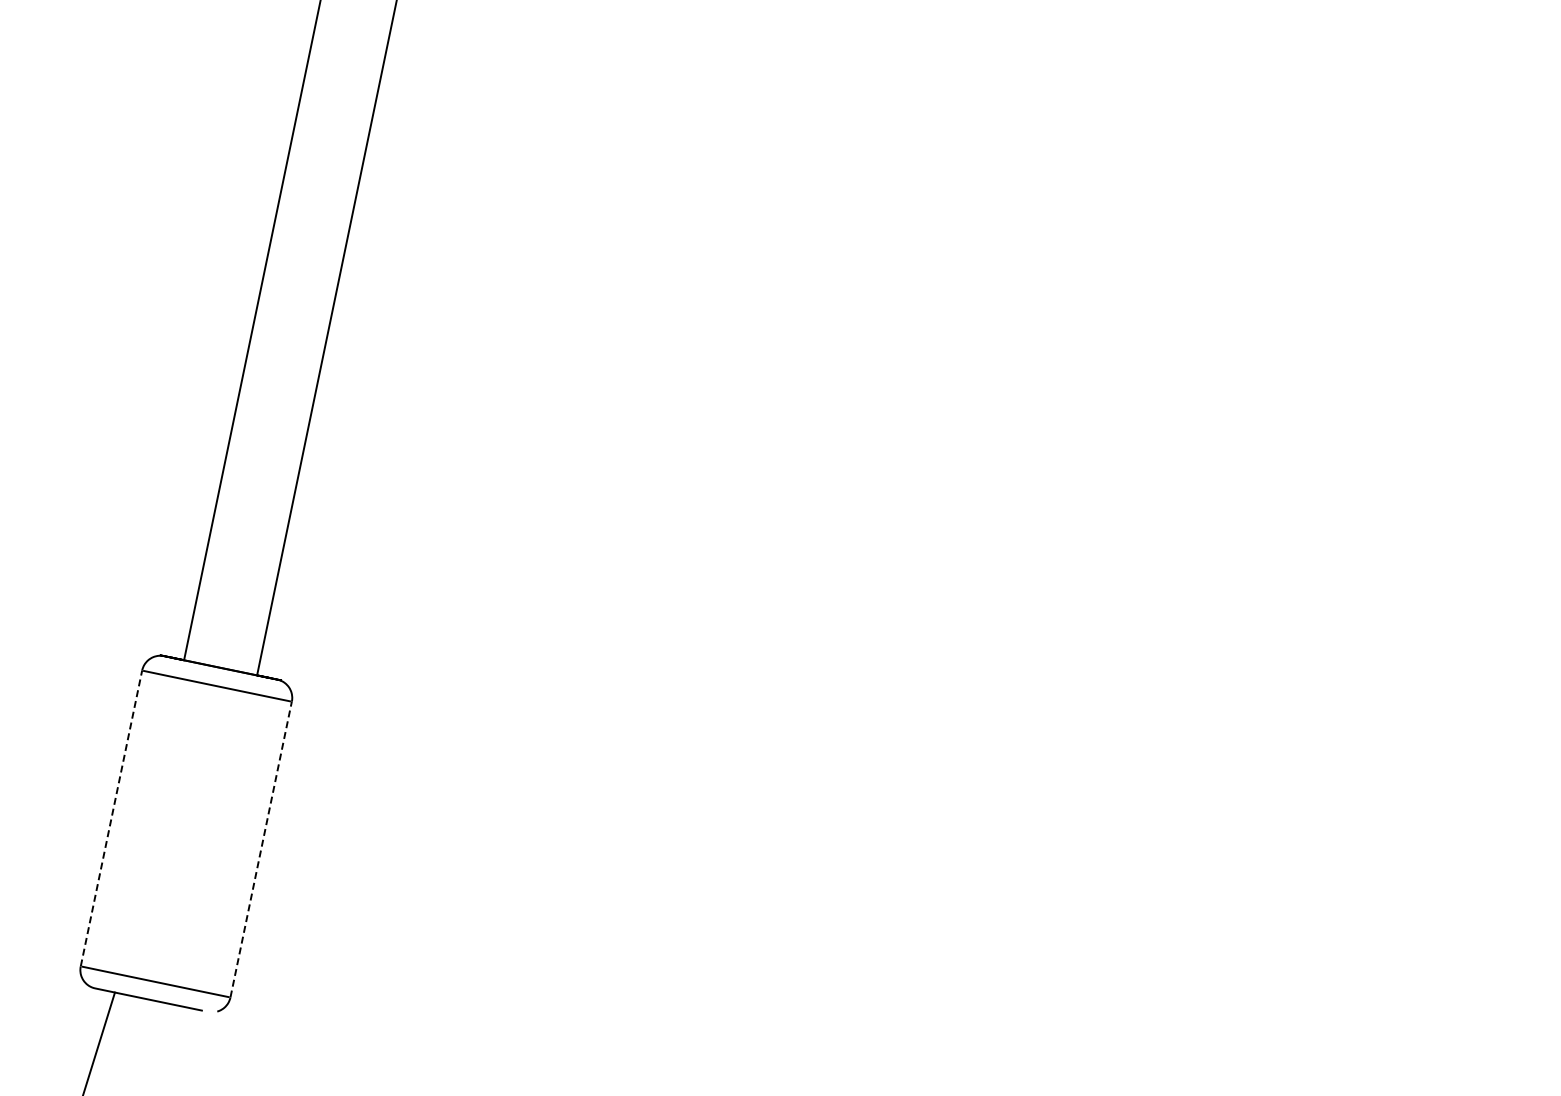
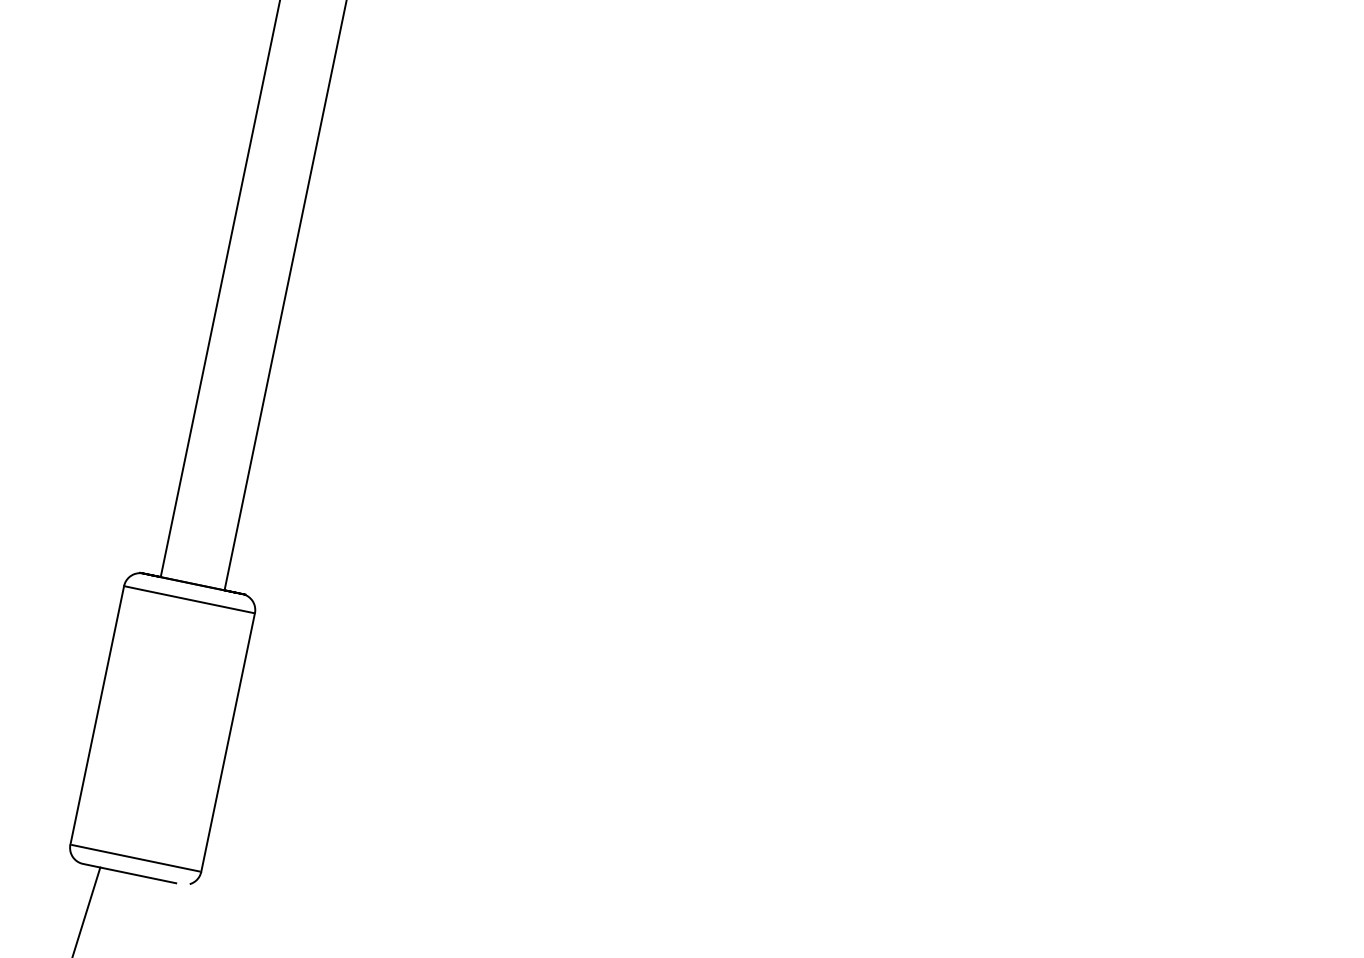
line: (111, 817) -> (97, 714), dashed -> solid
line: (261, 849) -> (228, 742), dashed -> solid

